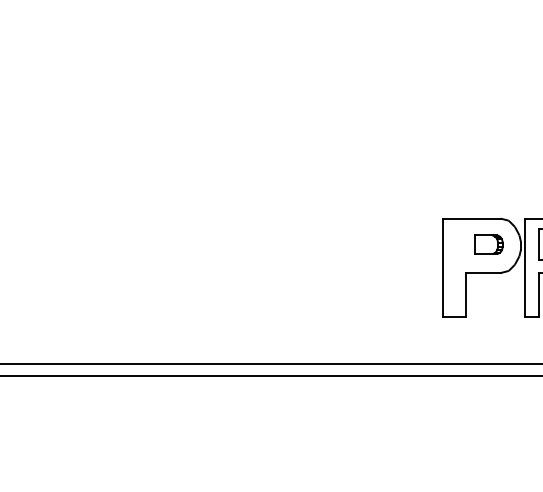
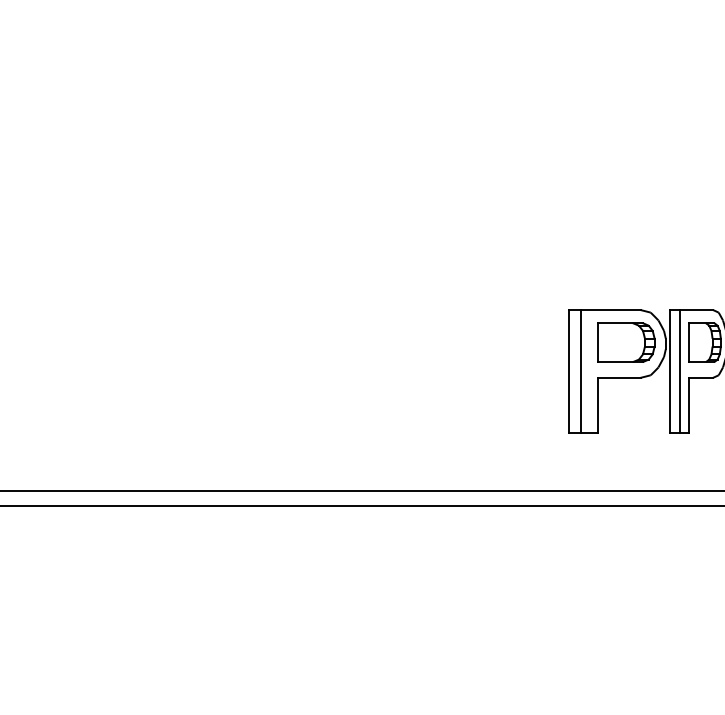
part: (489, 244) -> (626, 342), size x1.67
line: (452, 267) -> (580, 371), added
line: (531, 267) -> (679, 371), added

